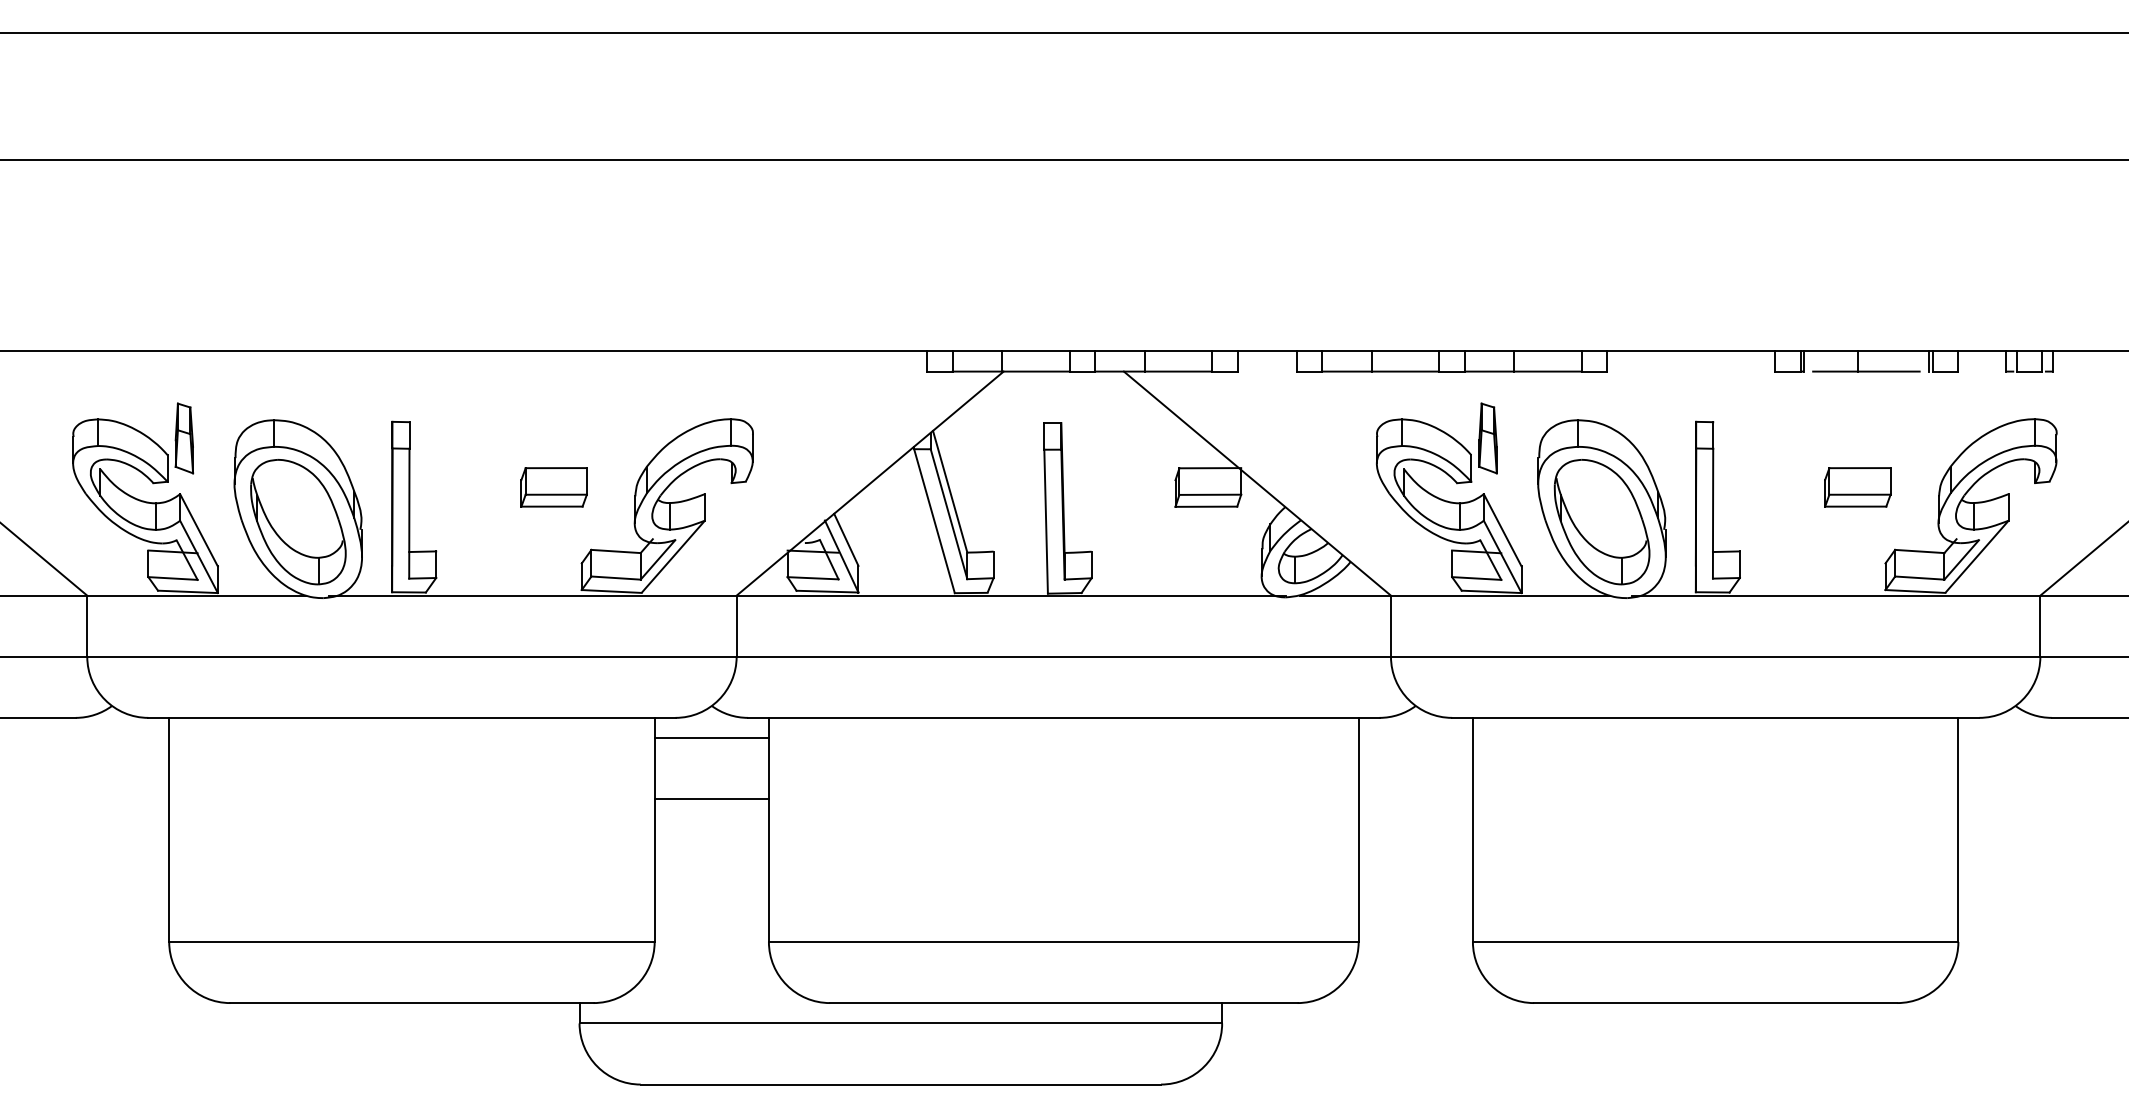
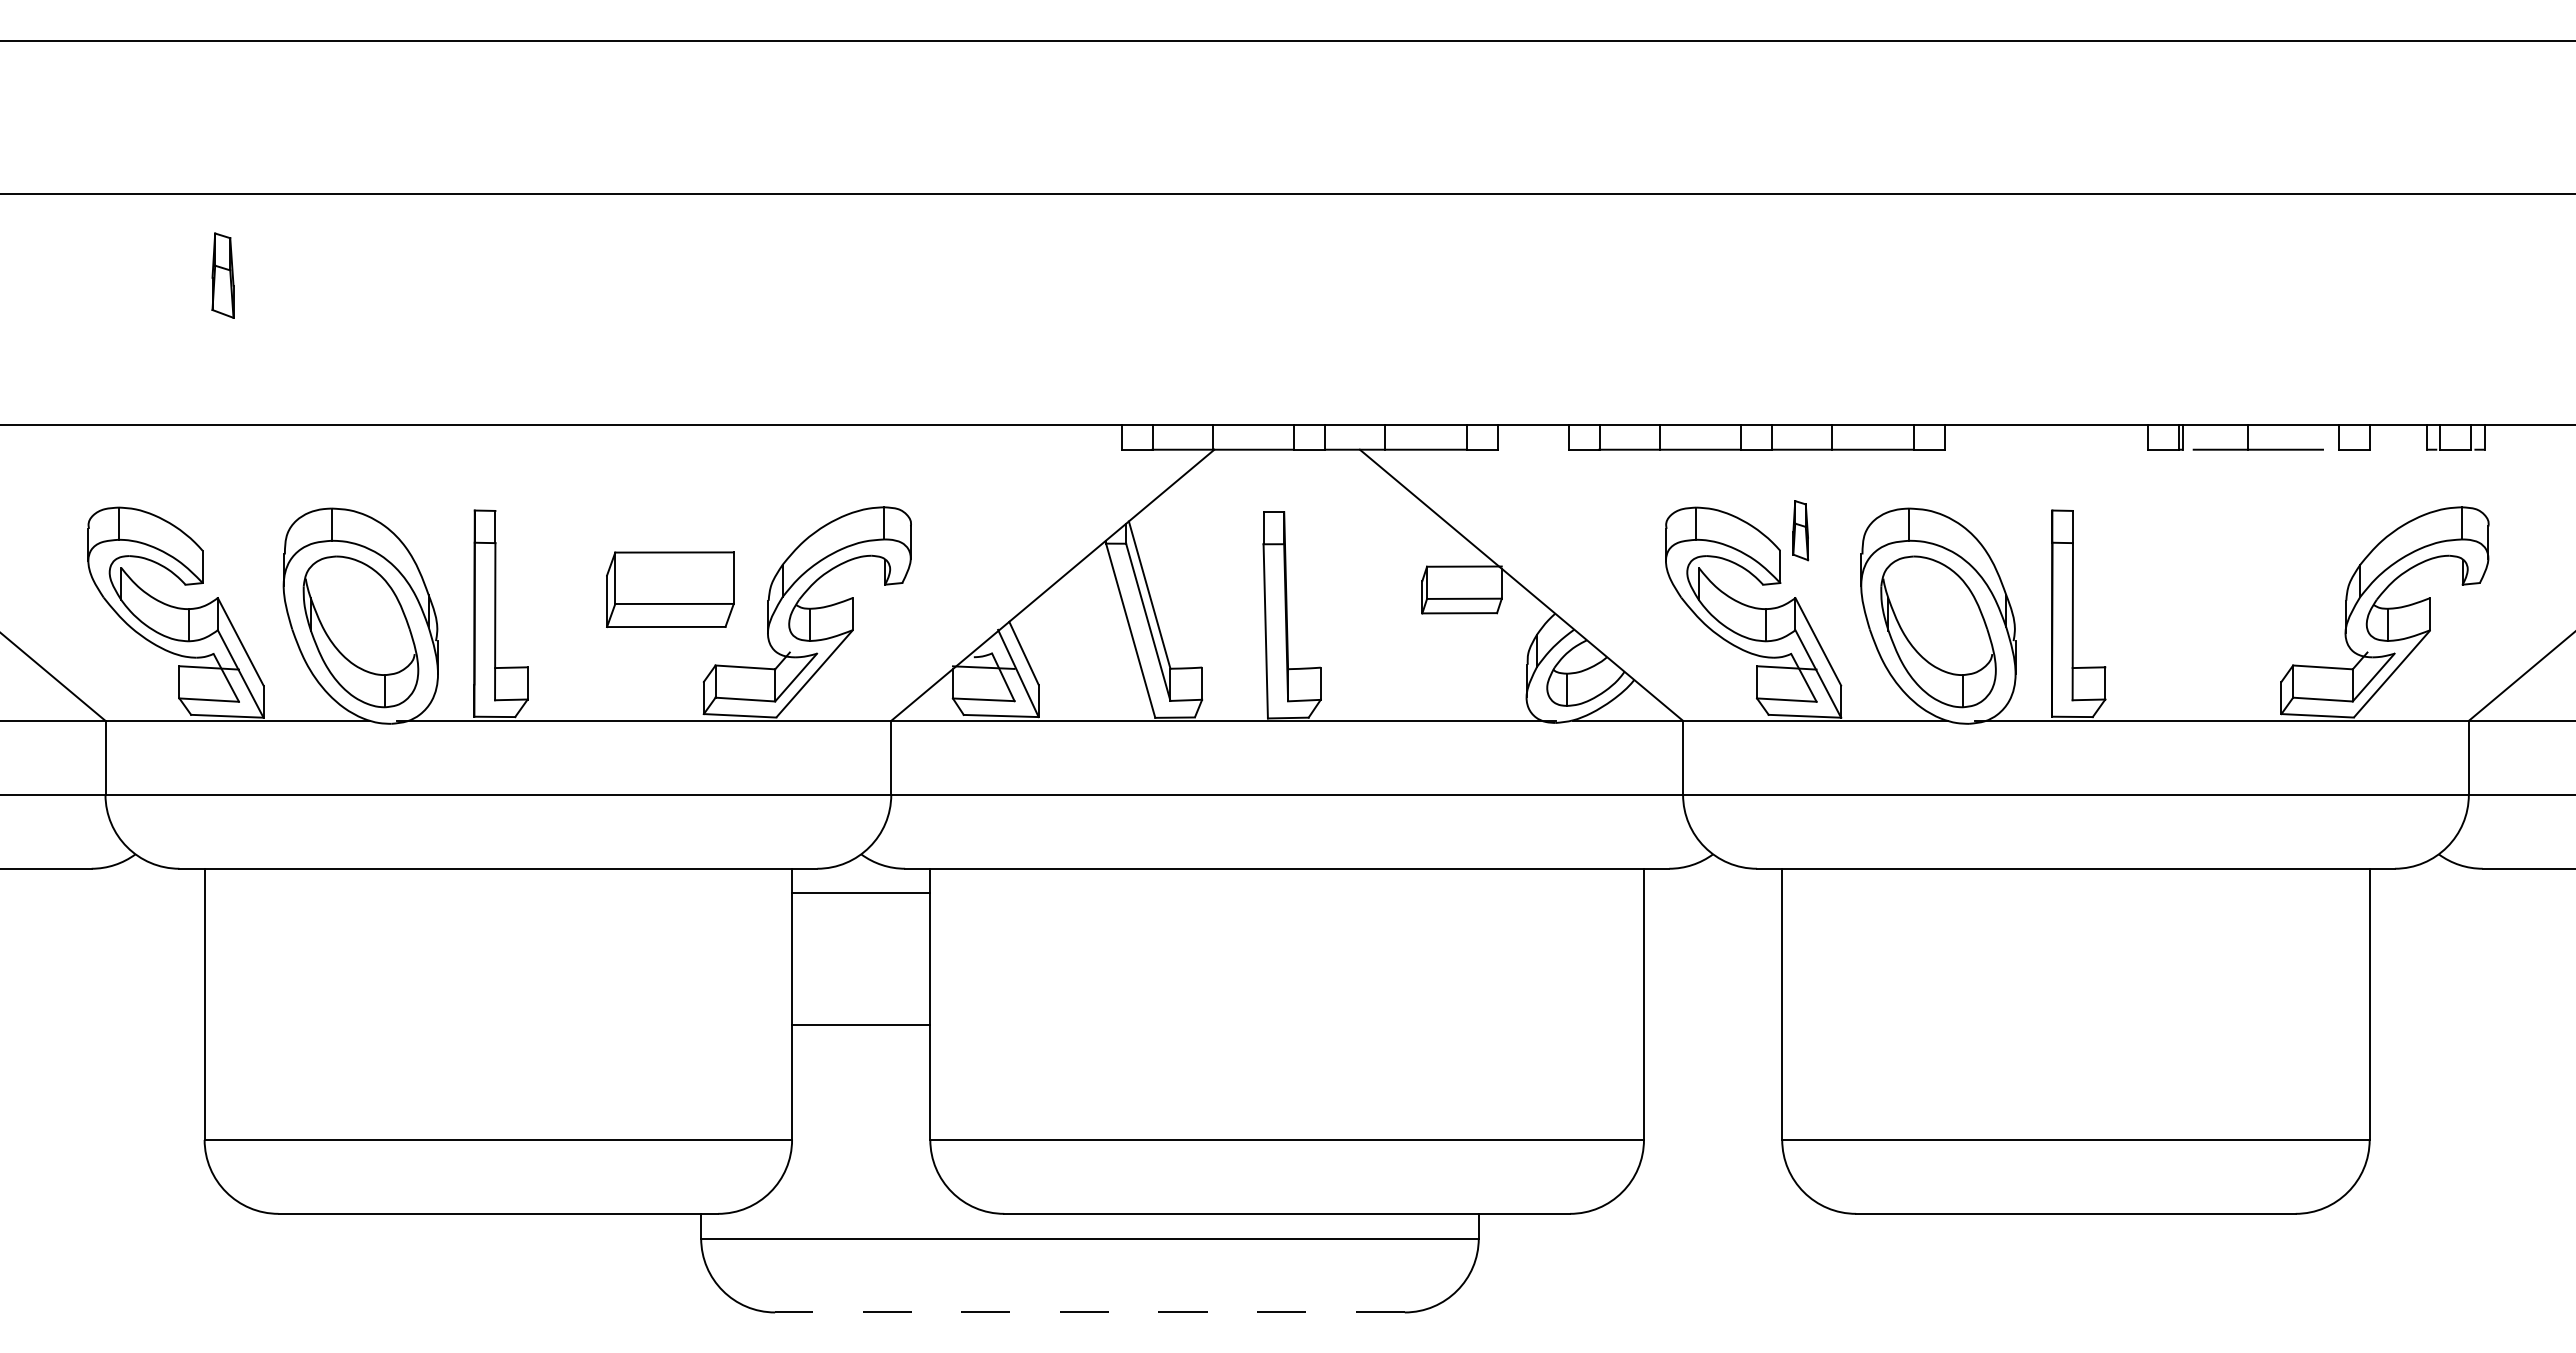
line: (1928, 361) -> (2333, 437), removed
part: (183, 438) -> (222, 275), moved
part: (1488, 438) -> (1800, 530), size x0.7
part: (554, 487) -> (670, 589), size x1.6
part: (1857, 487) -> (2247, 589), removed
line: (712, 799) -> (861, 1025), moved
line: (900, 1084) -> (1089, 1312), solid -> dashed

